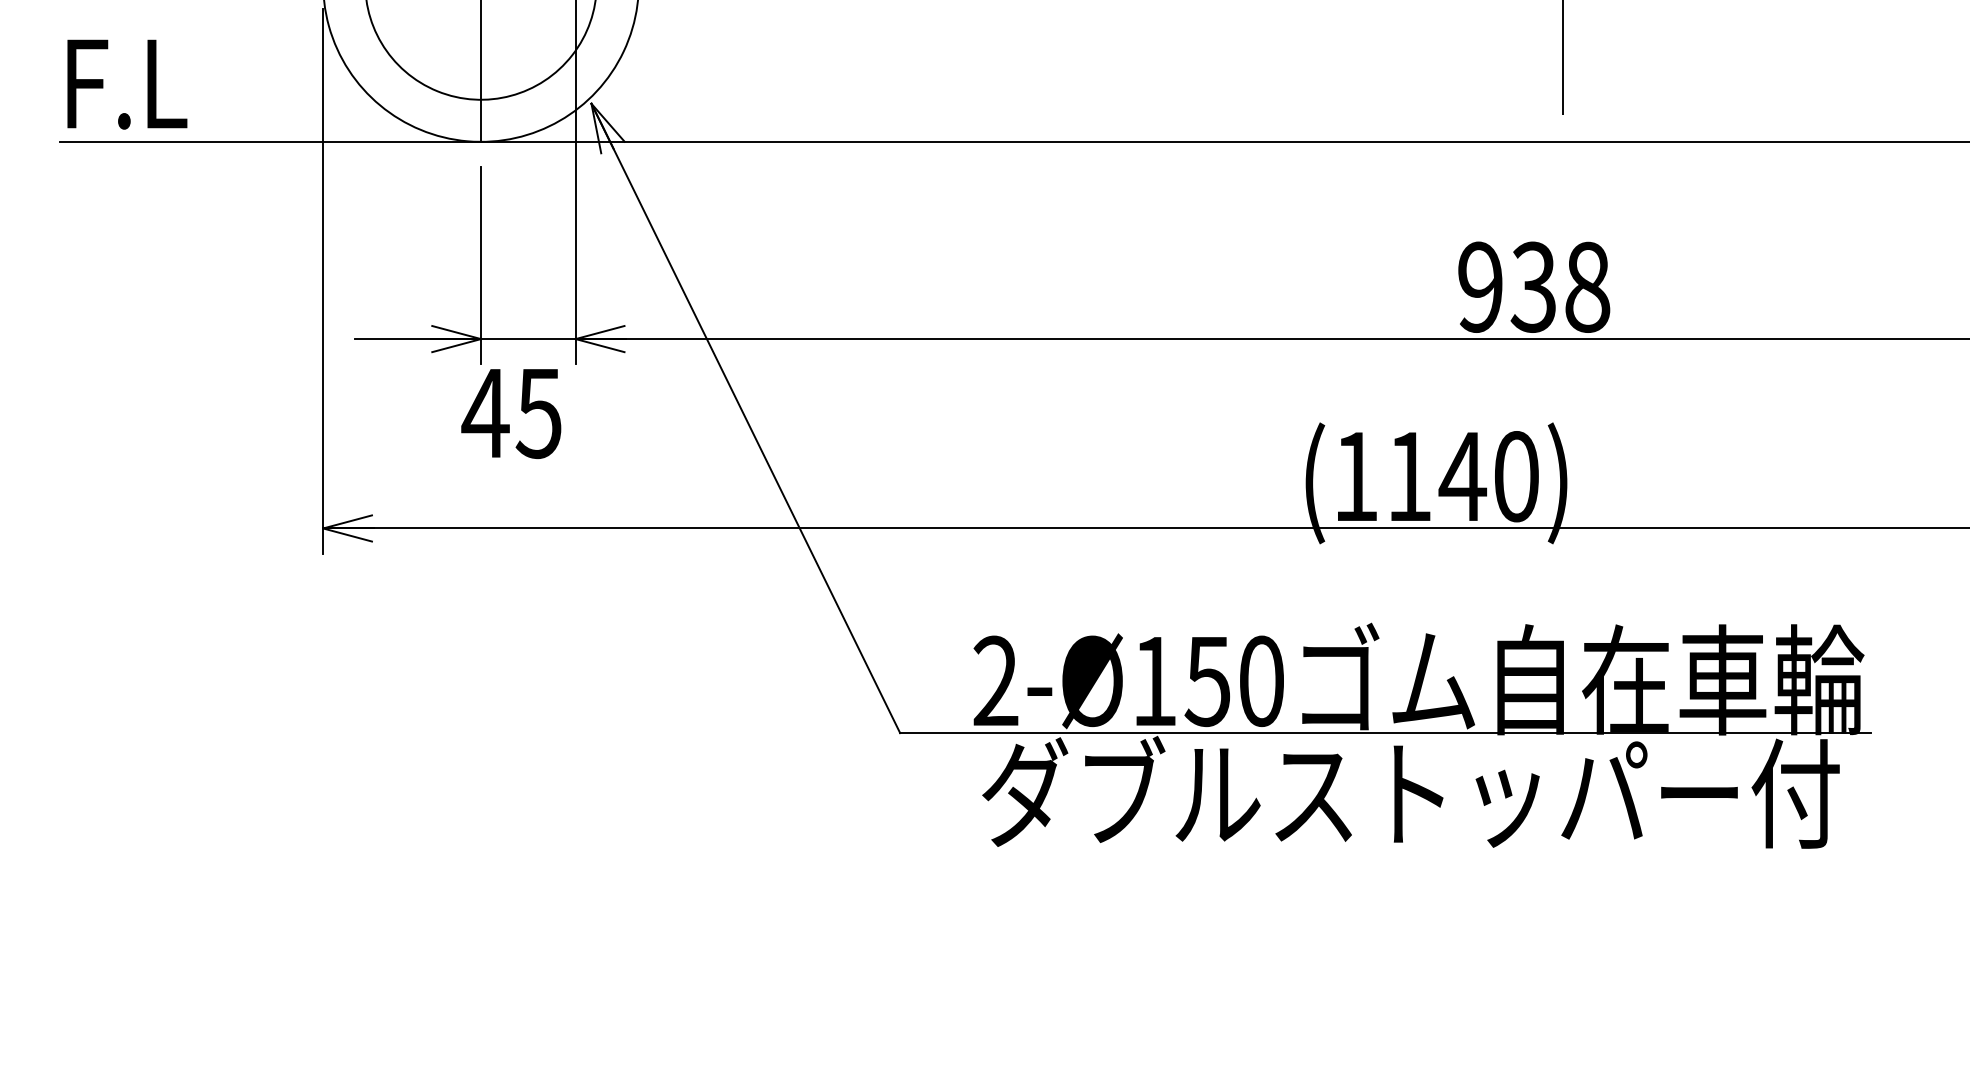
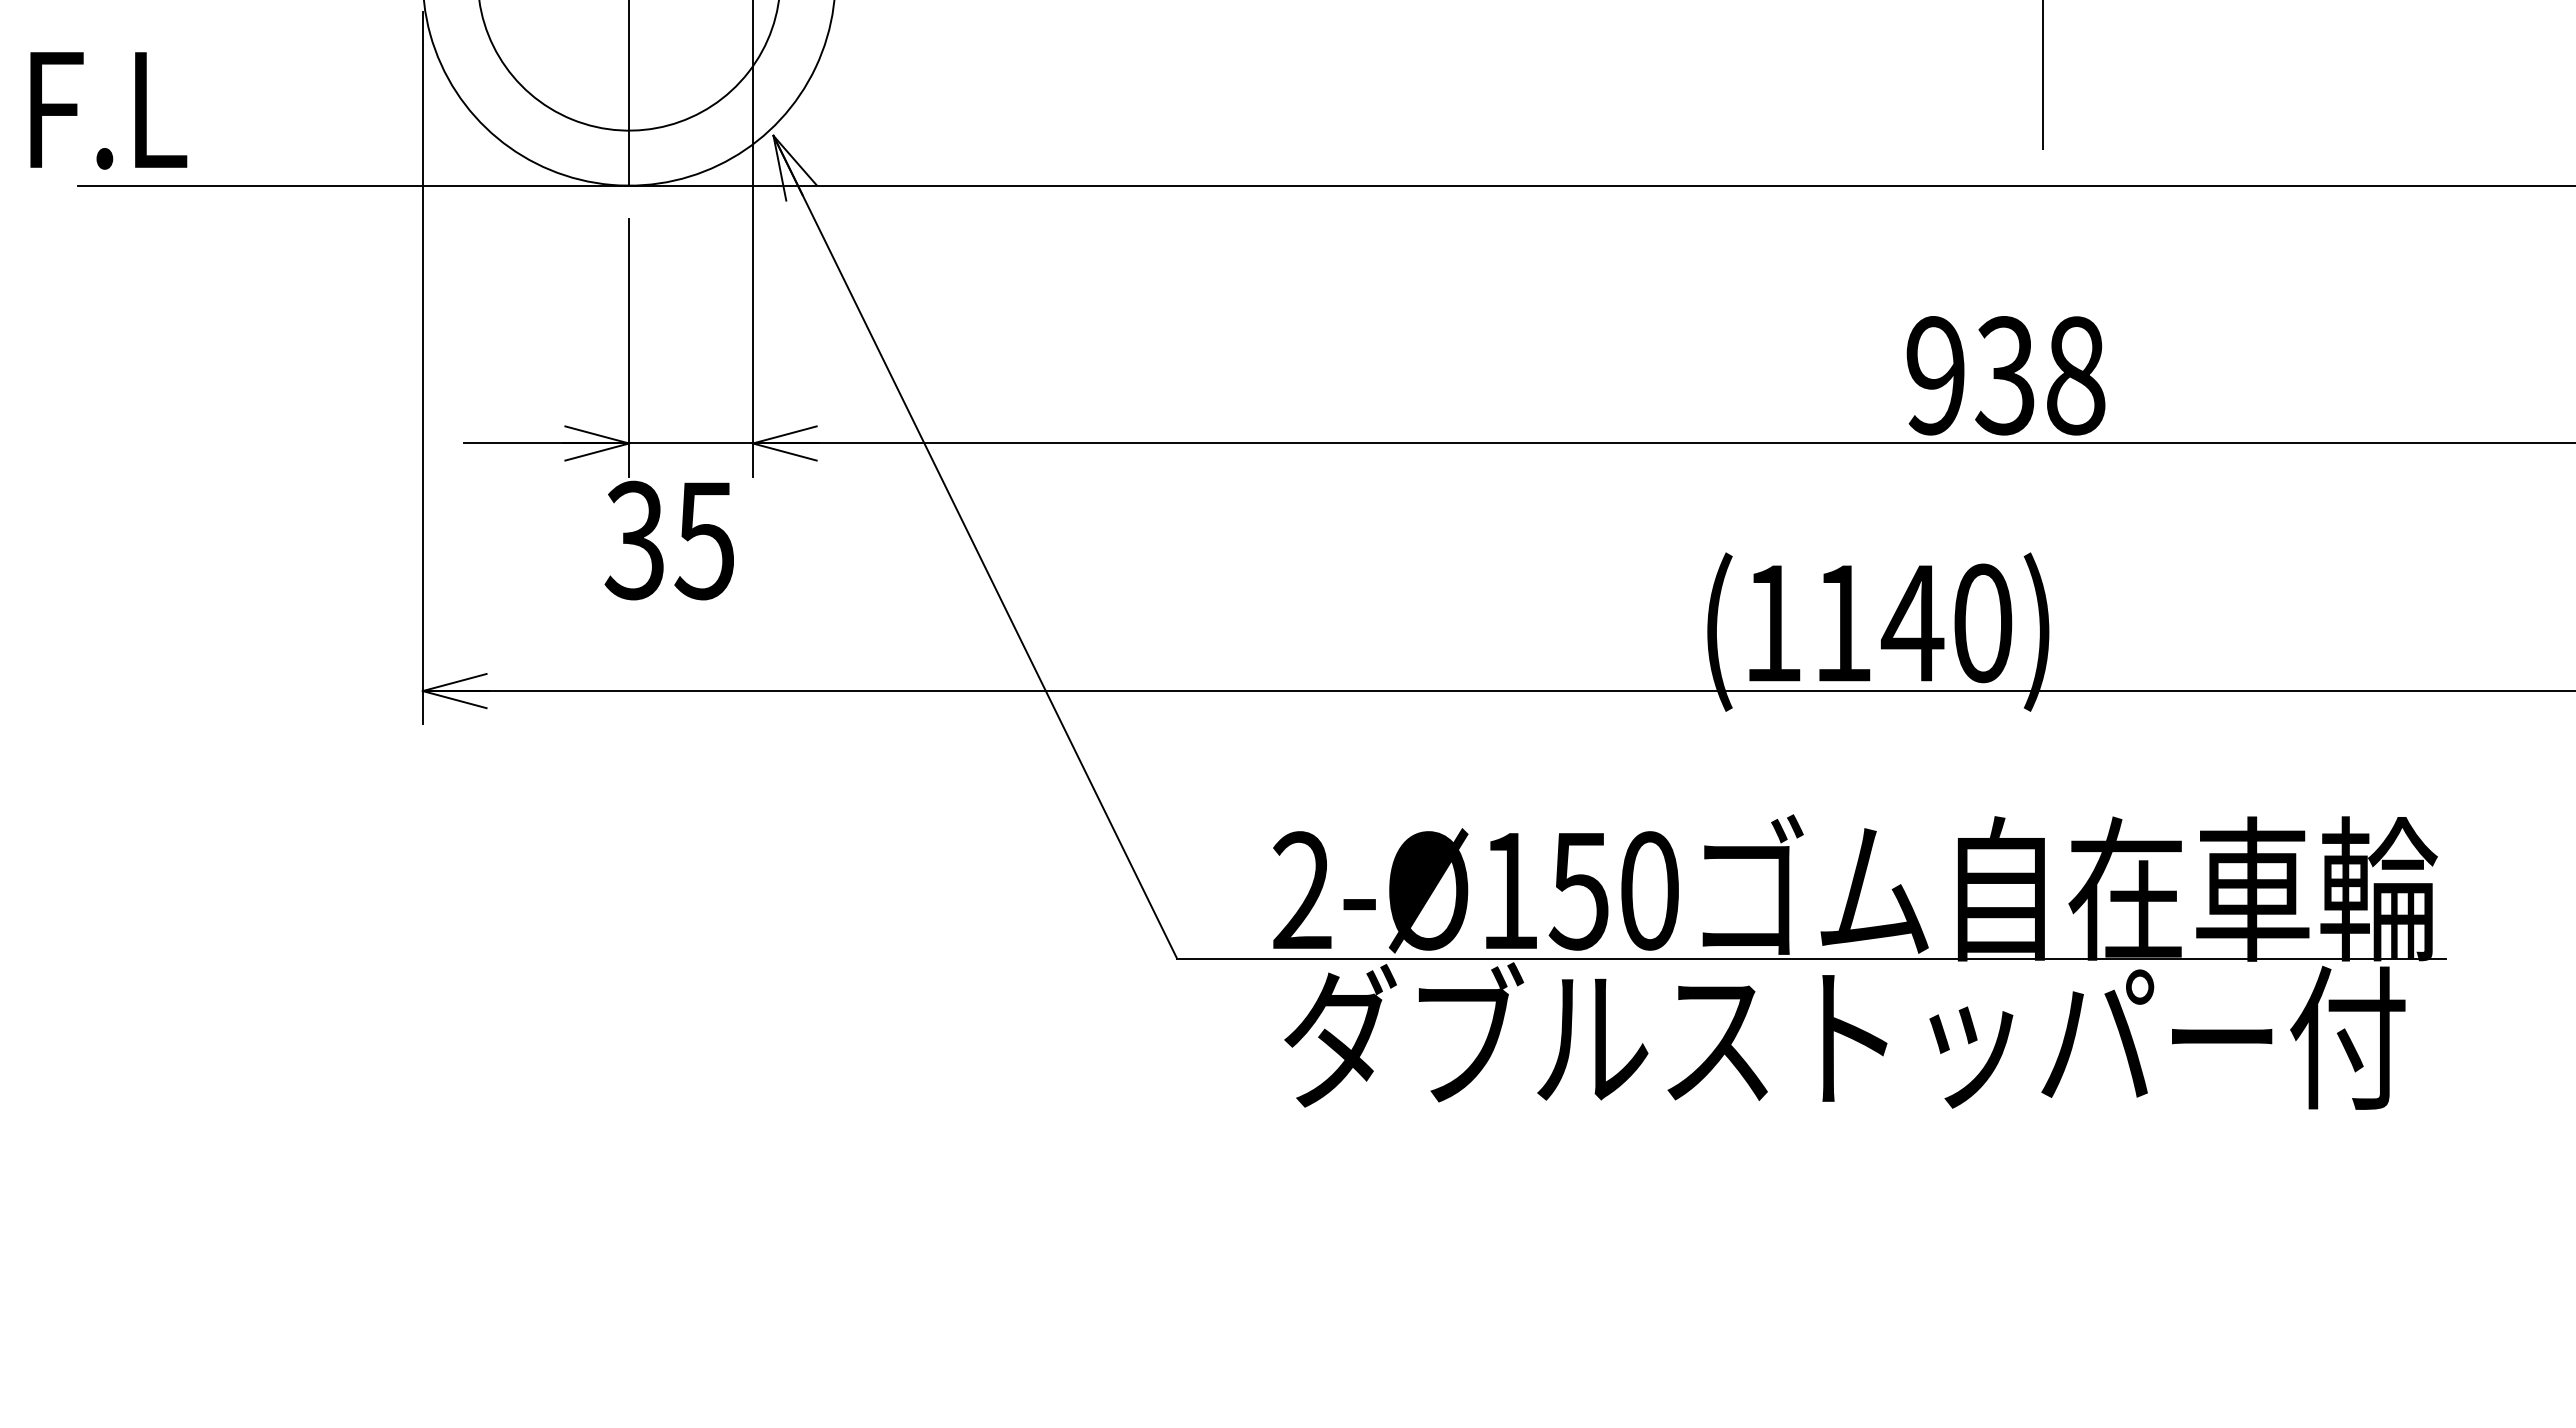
text: (127, 84) -> (108, 110), moved
text: (485, 413) -> (634, 540), 45 -> 35

